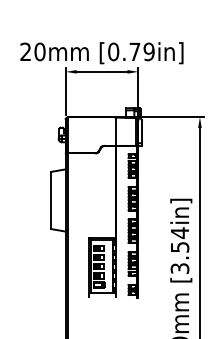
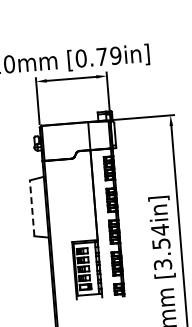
line: (51, 200) -> (32, 208), solid -> dashed

